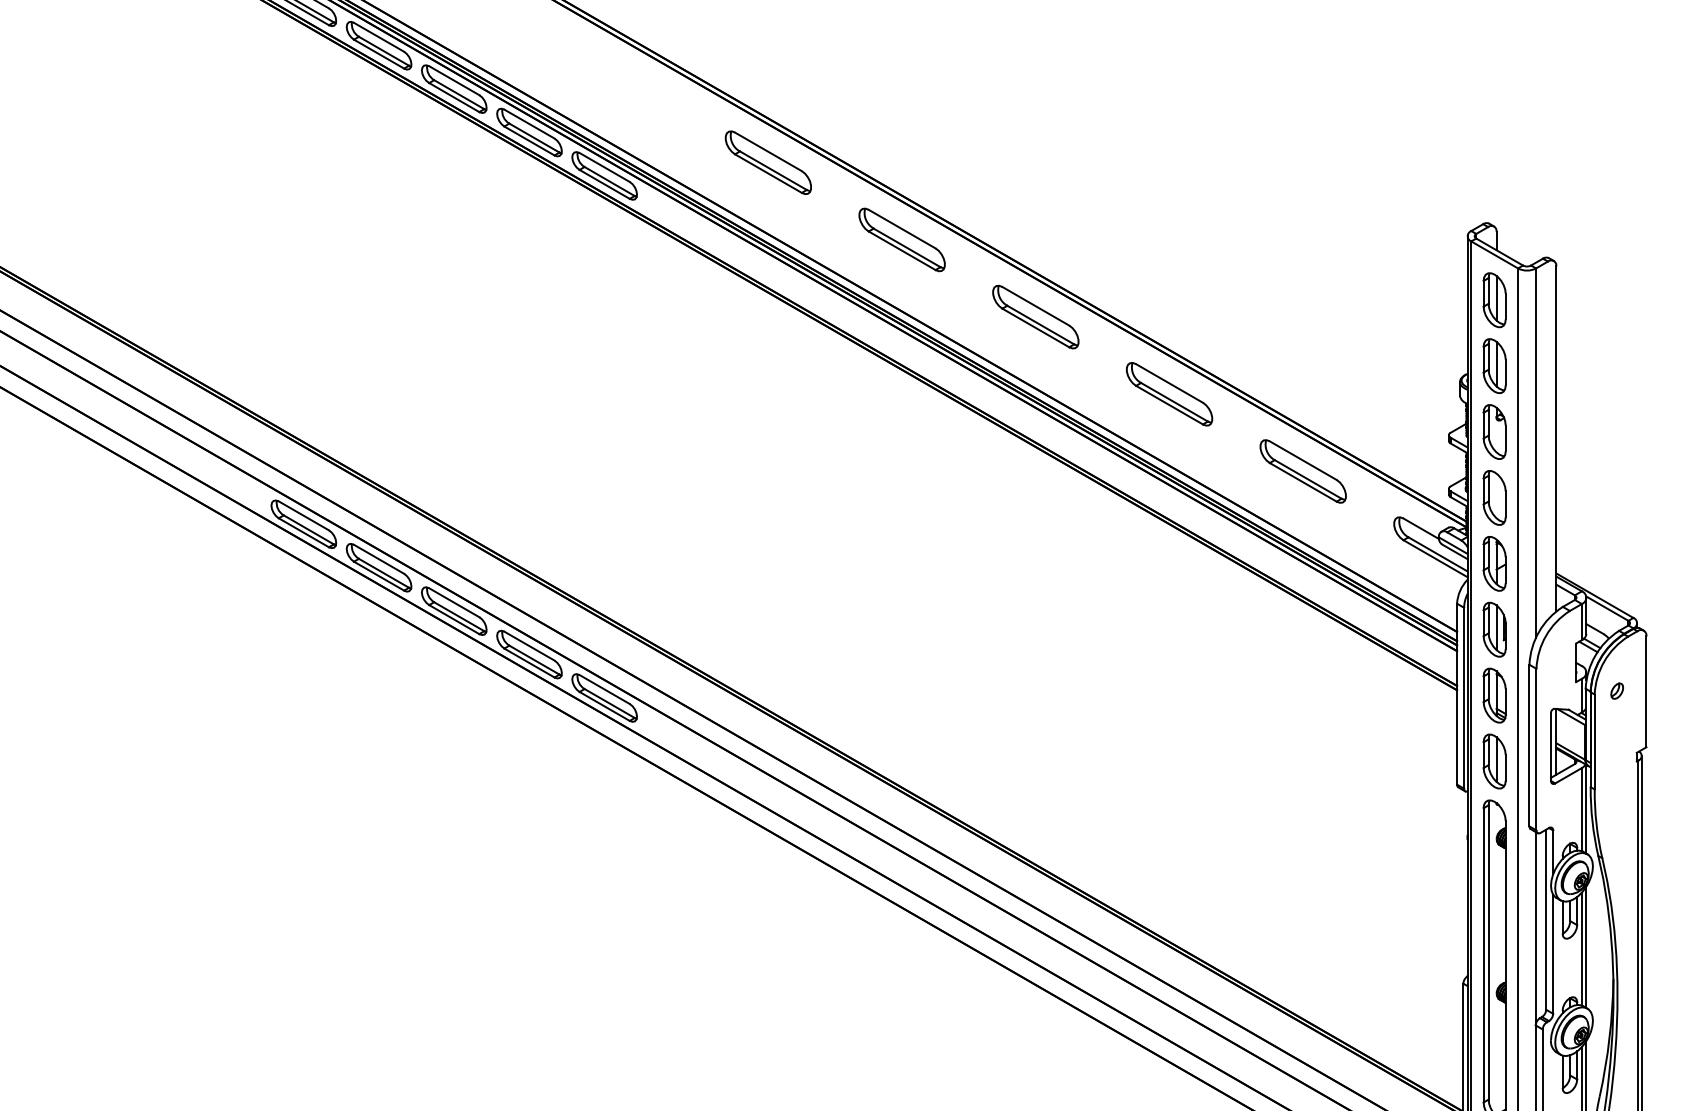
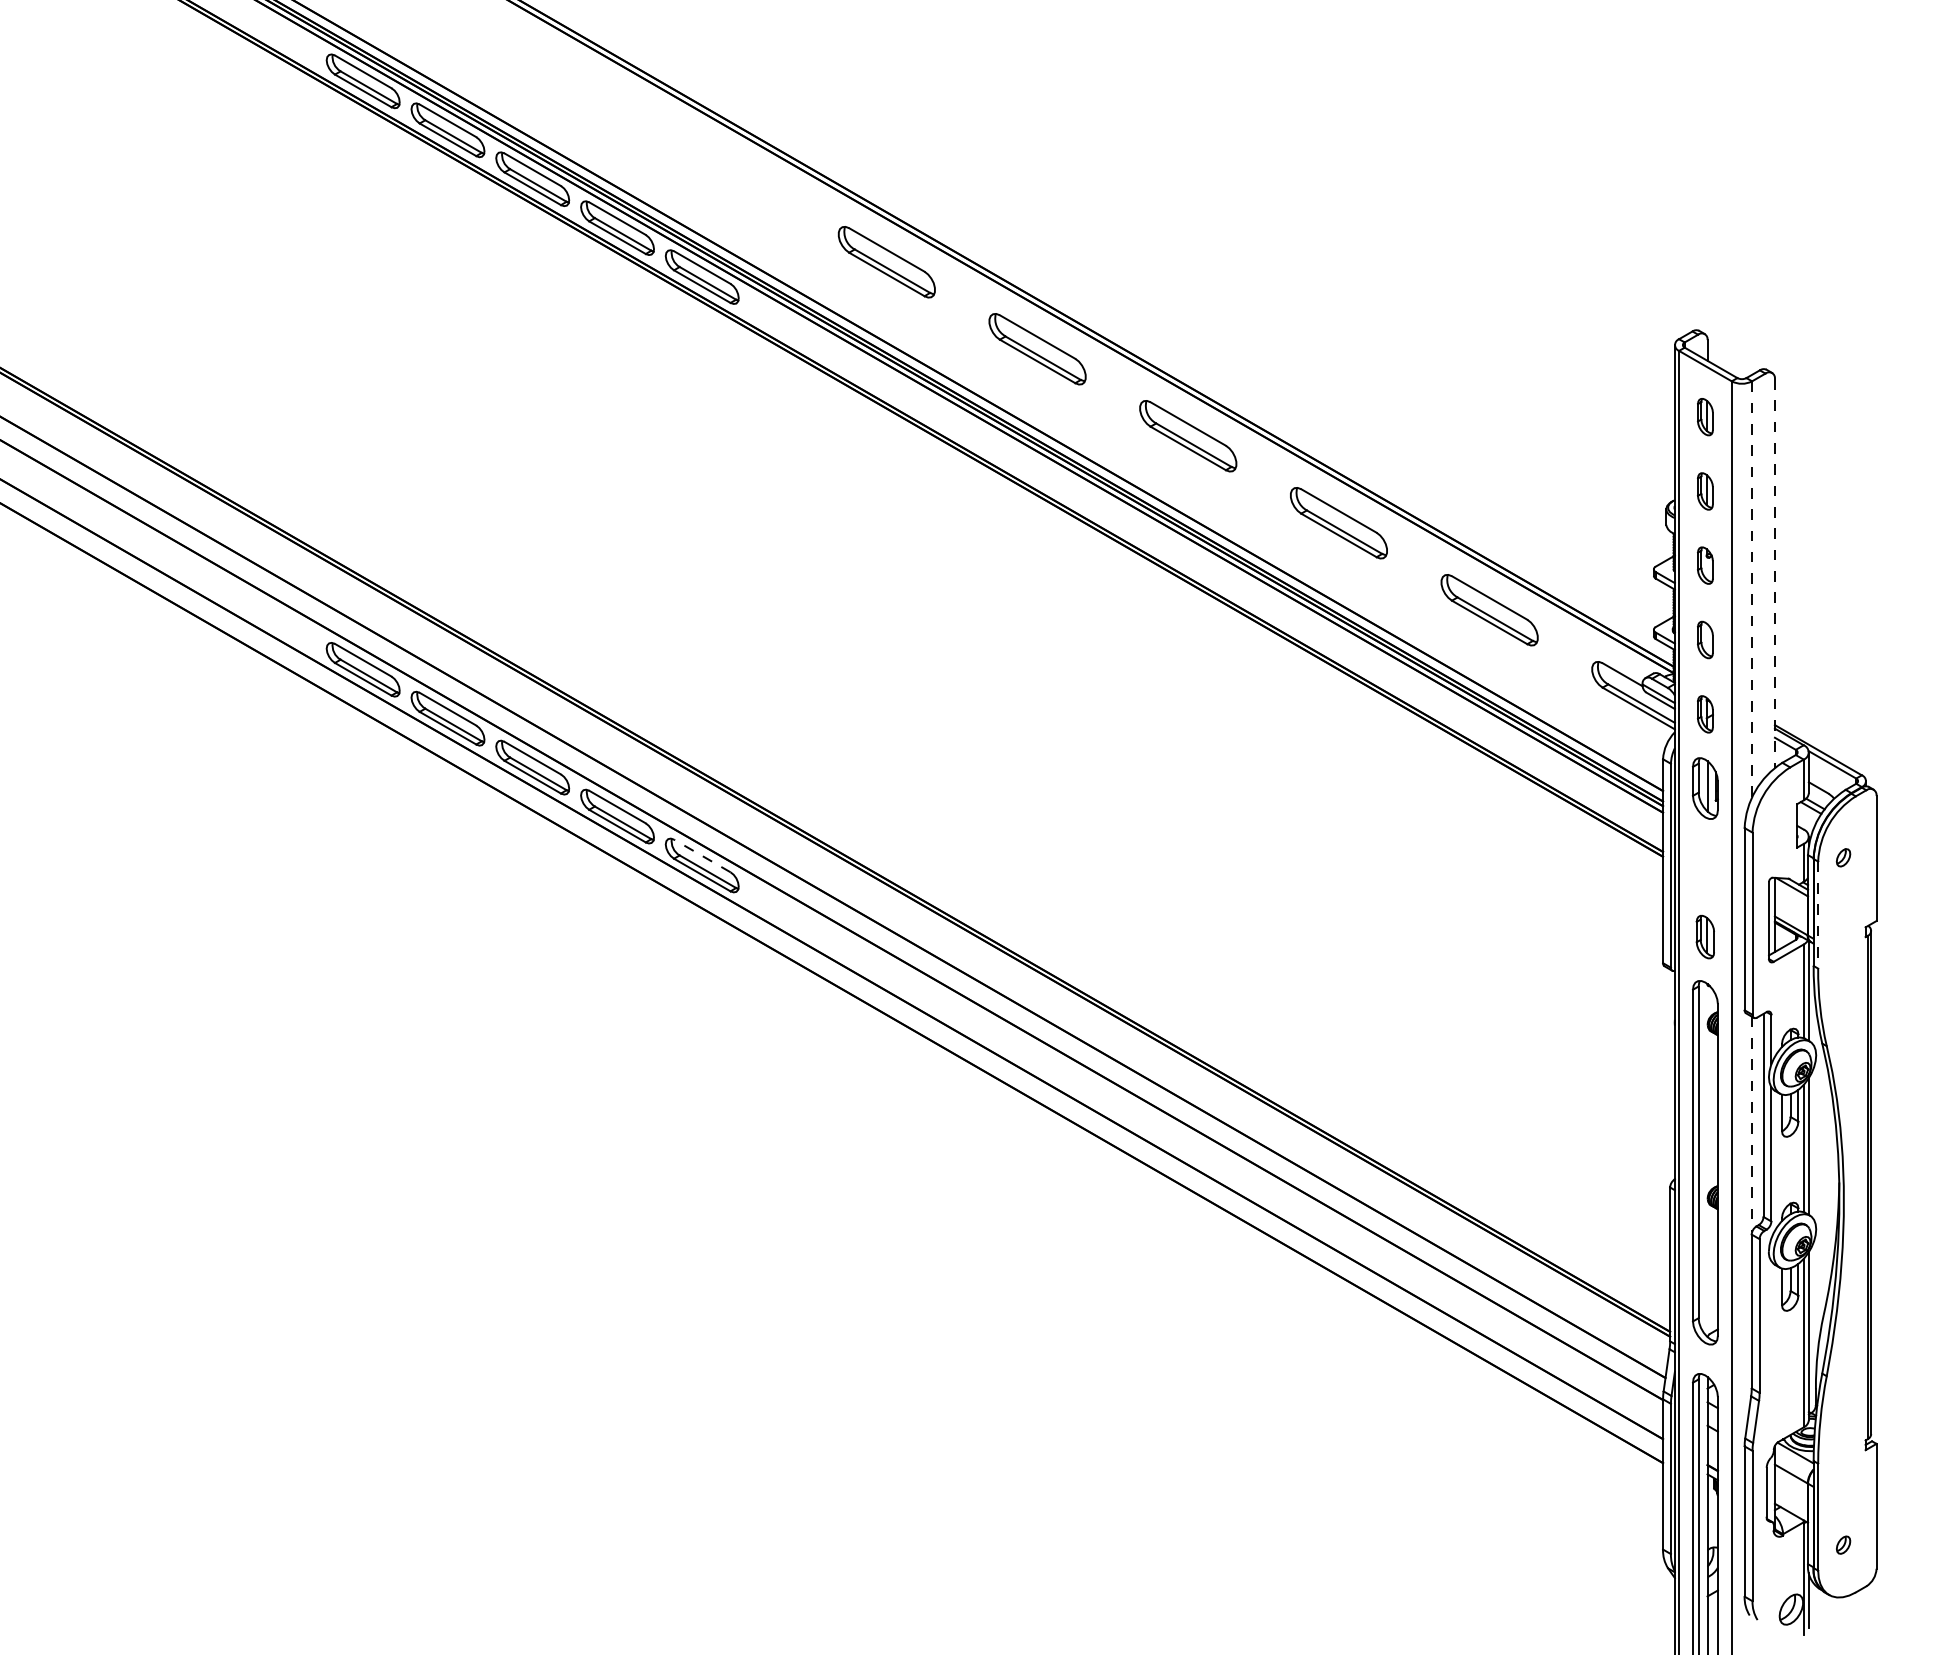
part: (1494, 299) -> (1705, 416), size x0.6
part: (1494, 366) -> (1705, 491), size x0.6
part: (1494, 431) -> (1705, 565), size x0.6
line: (1555, 439) -> (1774, 574), solid -> dashed
line: (1536, 454) -> (1752, 590), solid -> dashed
part: (1494, 497) -> (1705, 639), size x0.6
part: (1494, 564) -> (1705, 714), size x0.6
line: (604, 689) -> (702, 855), solid -> dashed
part: (1494, 695) -> (1705, 862), removed
line: (1594, 742) -> (1818, 915), solid -> dashed
part: (1494, 760) -> (1705, 936), size x0.7
line: (1536, 927) -> (1752, 1124), solid -> dashed

